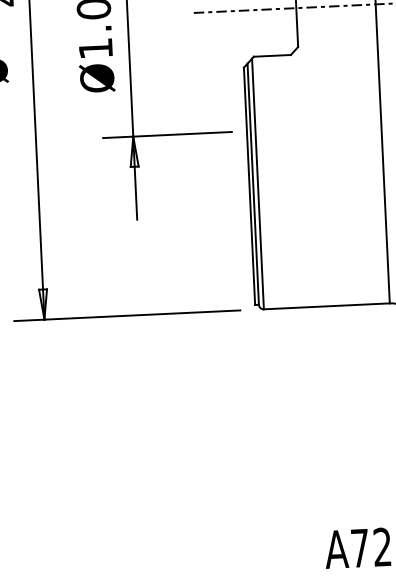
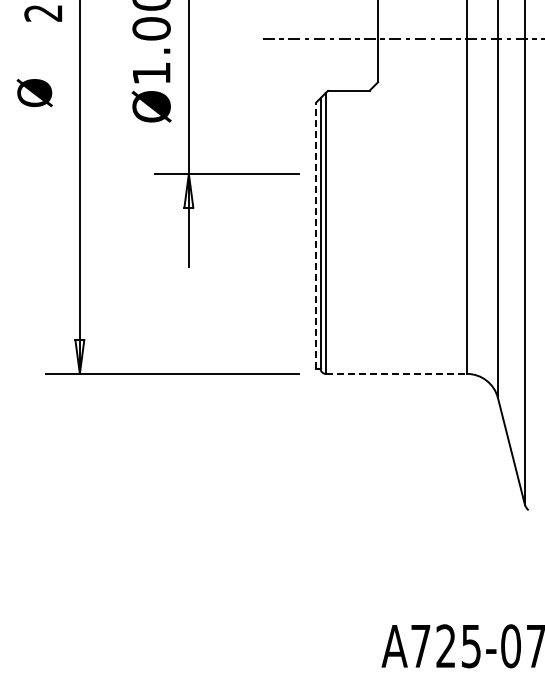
line: (249, 186) -> (316, 235), solid -> dashed
line: (326, 305) -> (396, 373), solid -> dashed

